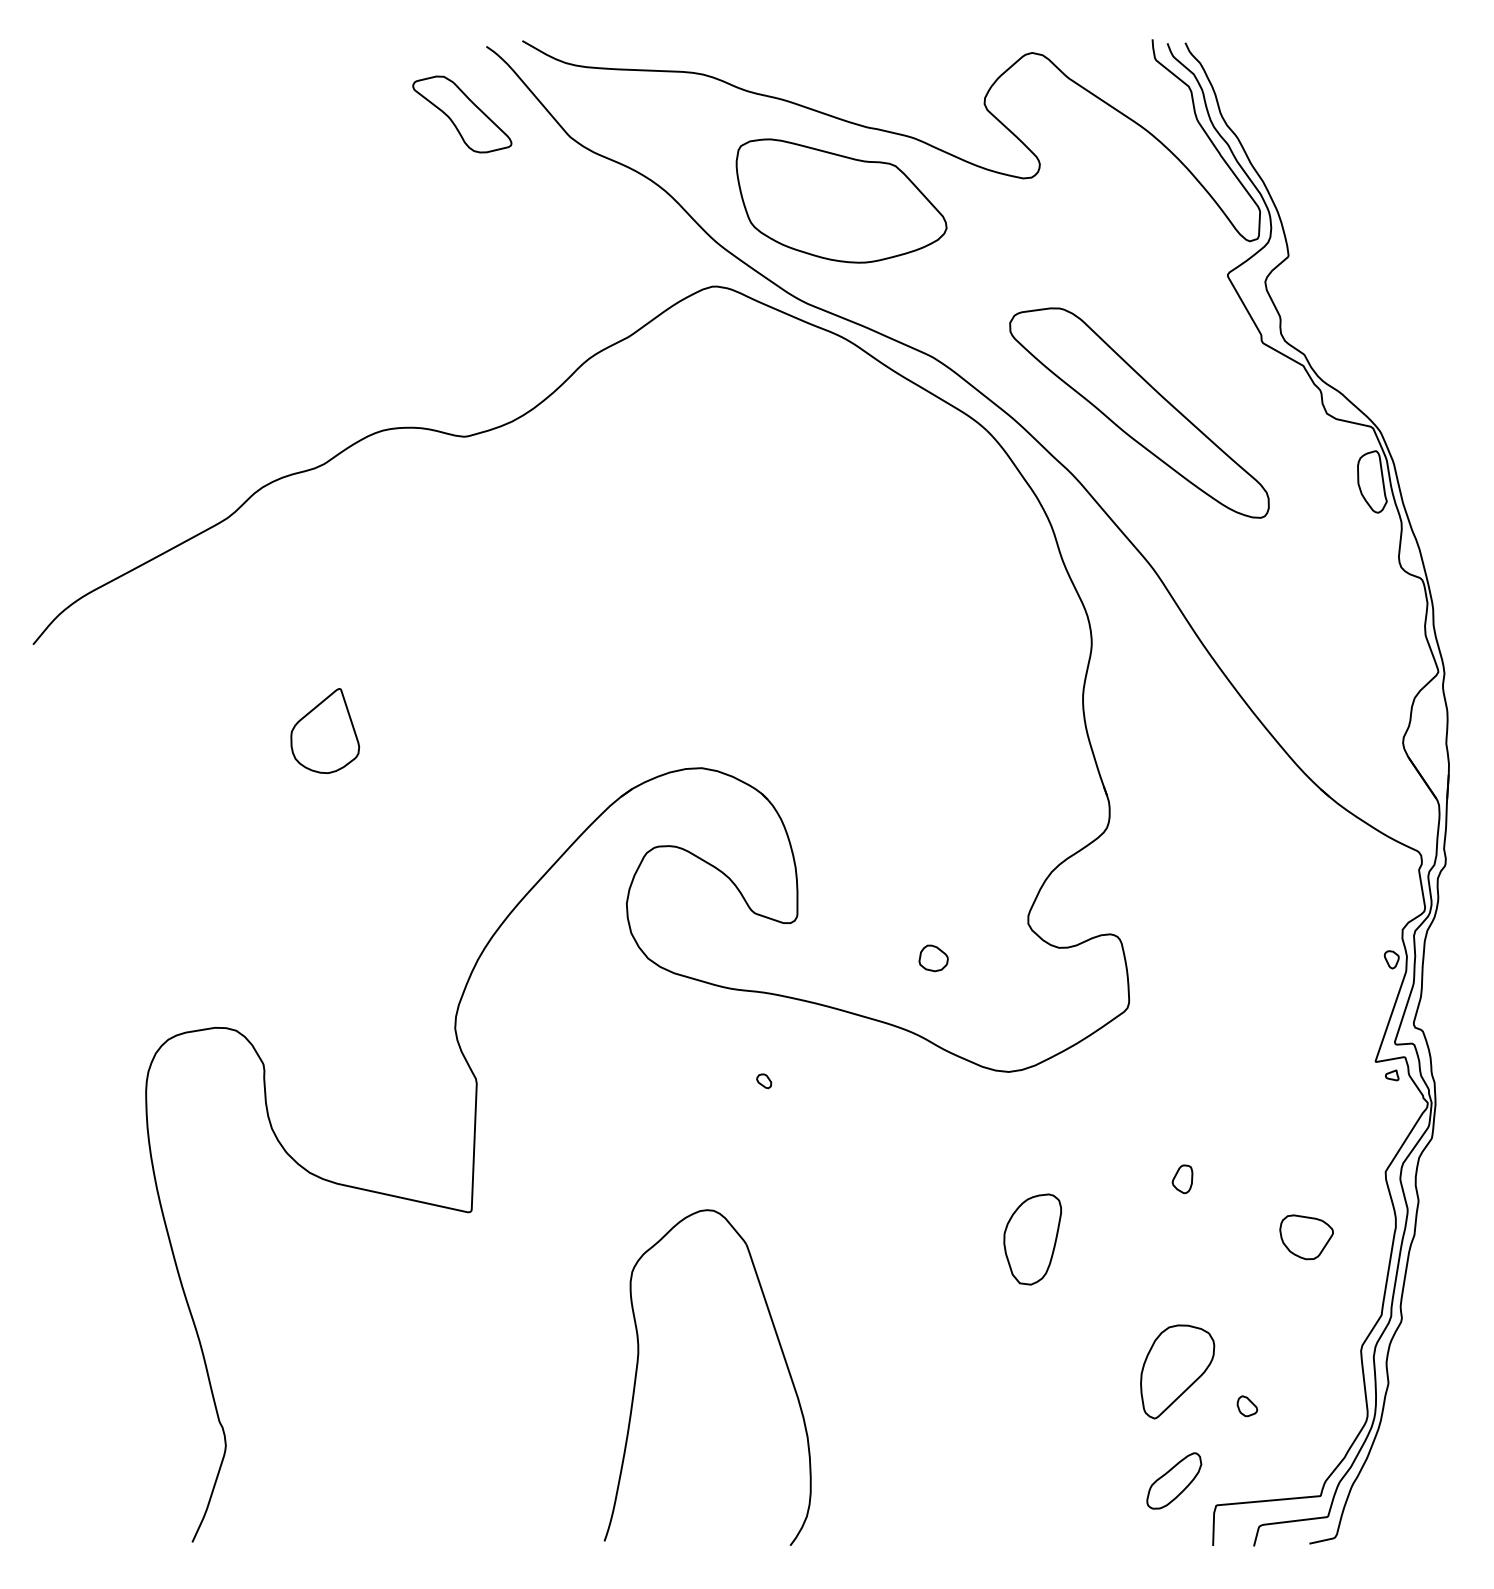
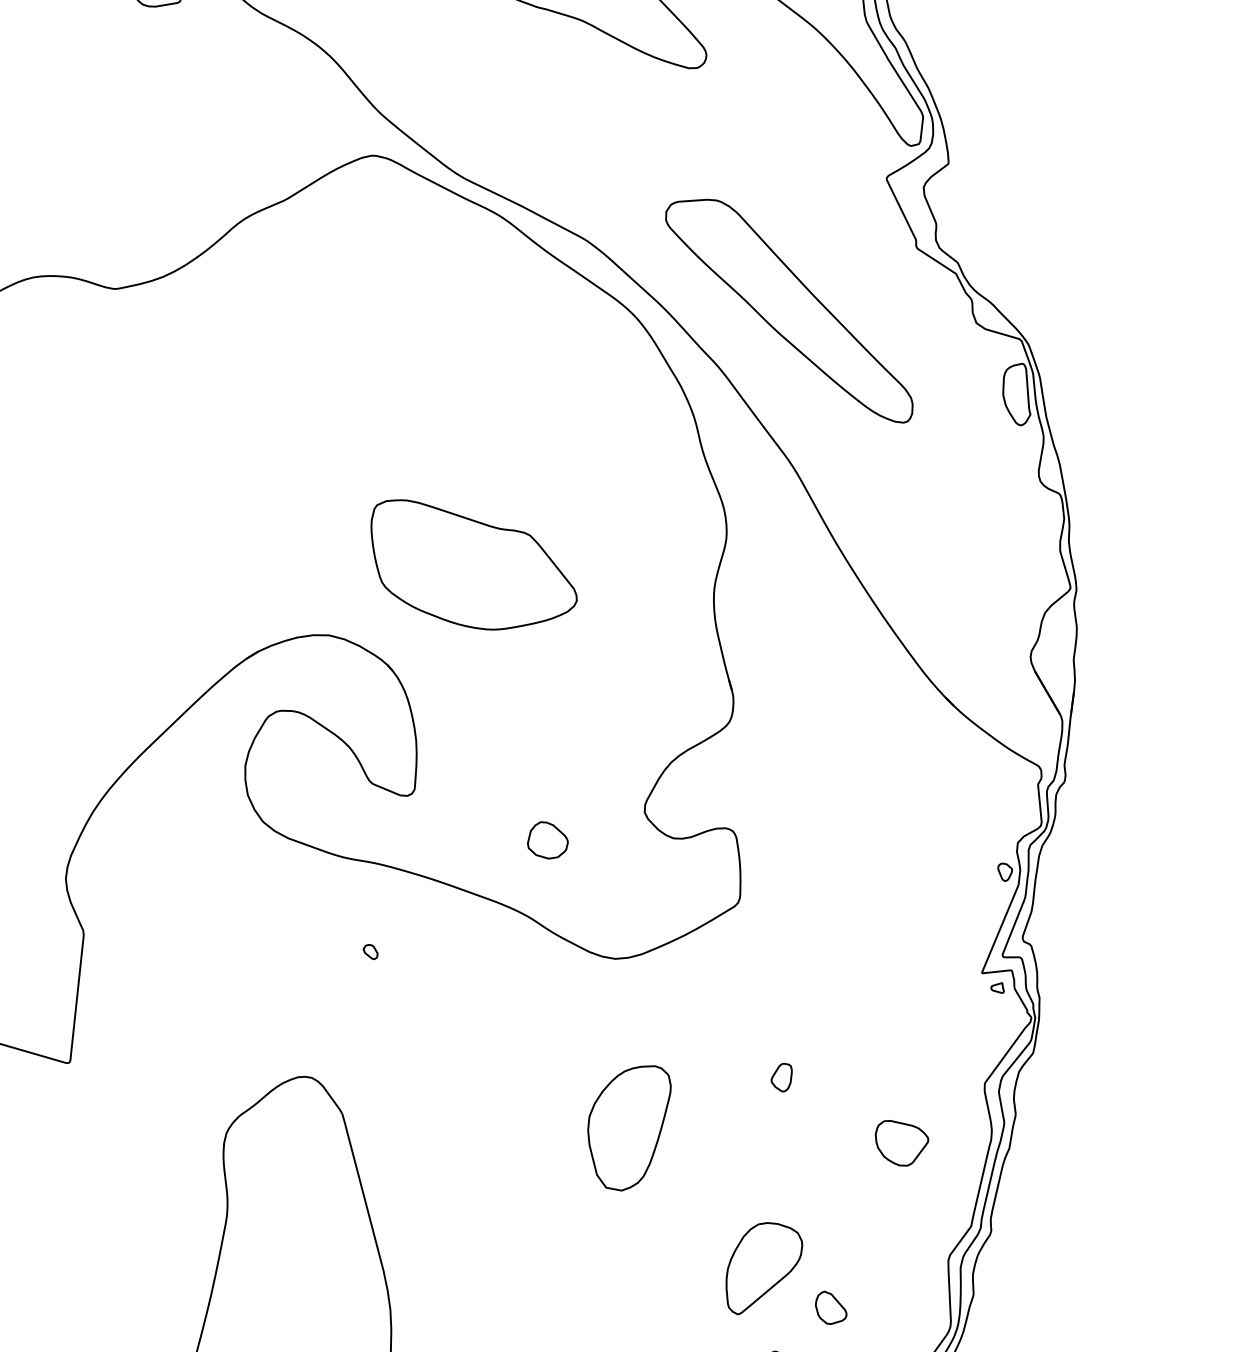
part: (841, 200) -> (473, 566), moved
part: (933, 958) -> (547, 840), size x1.4
part: (1032, 1239) -> (627, 1127), size x1.4
part: (1247, 1406) -> (831, 1308), size x1.6

